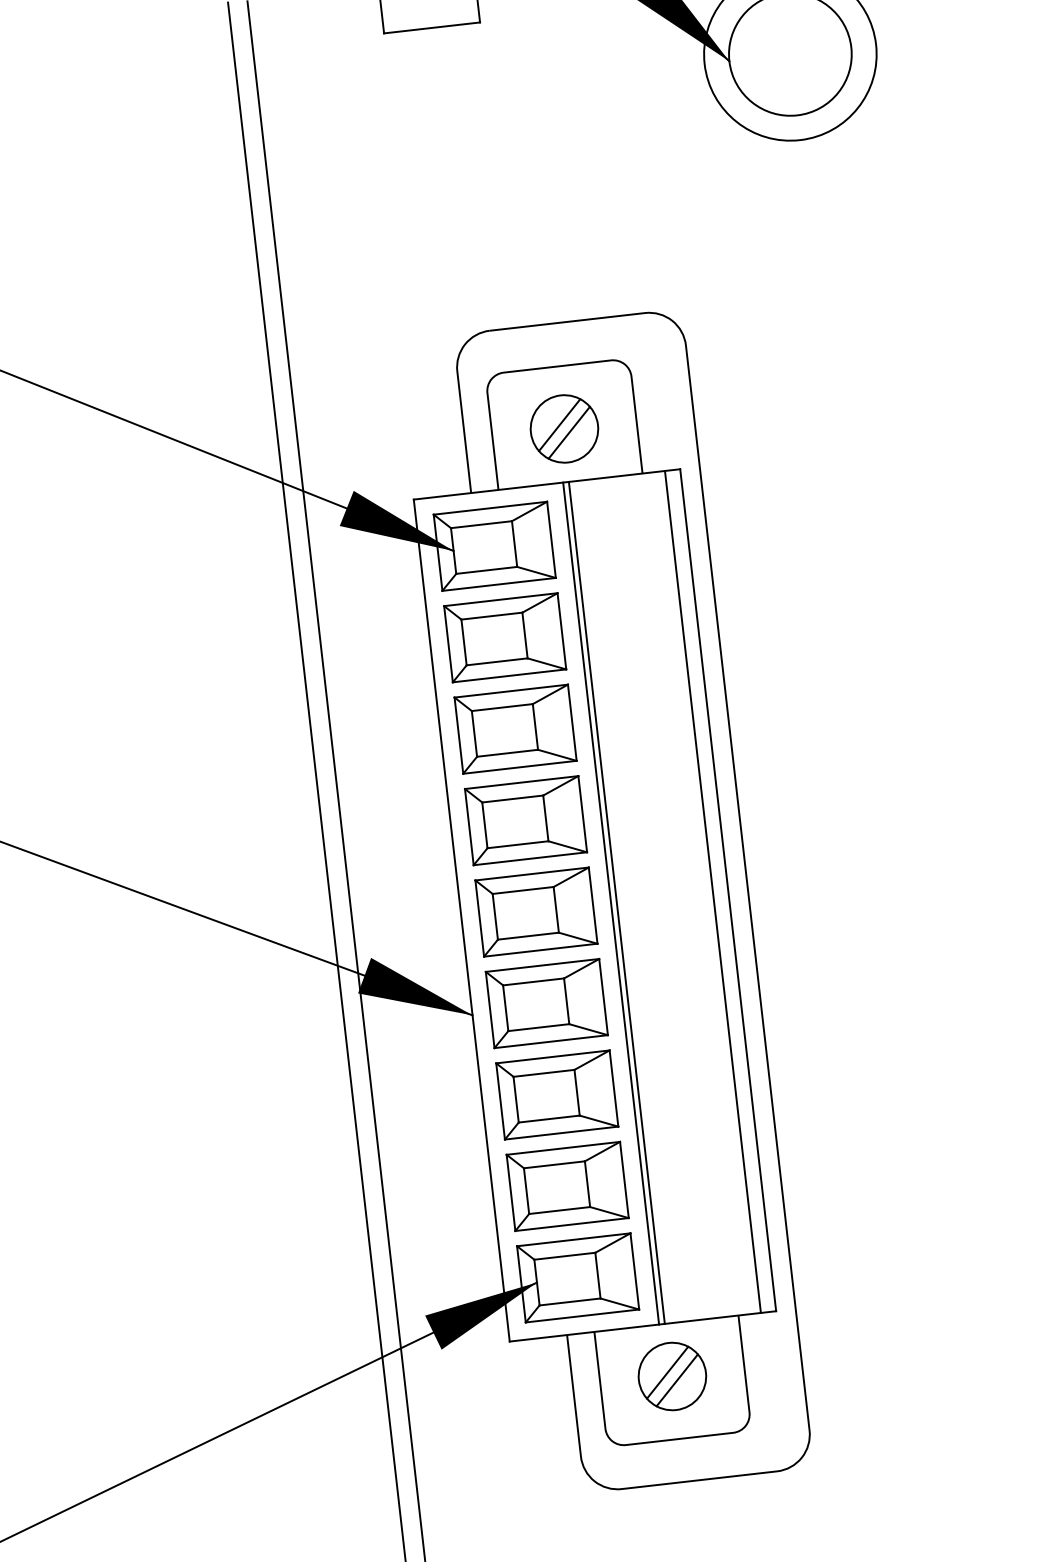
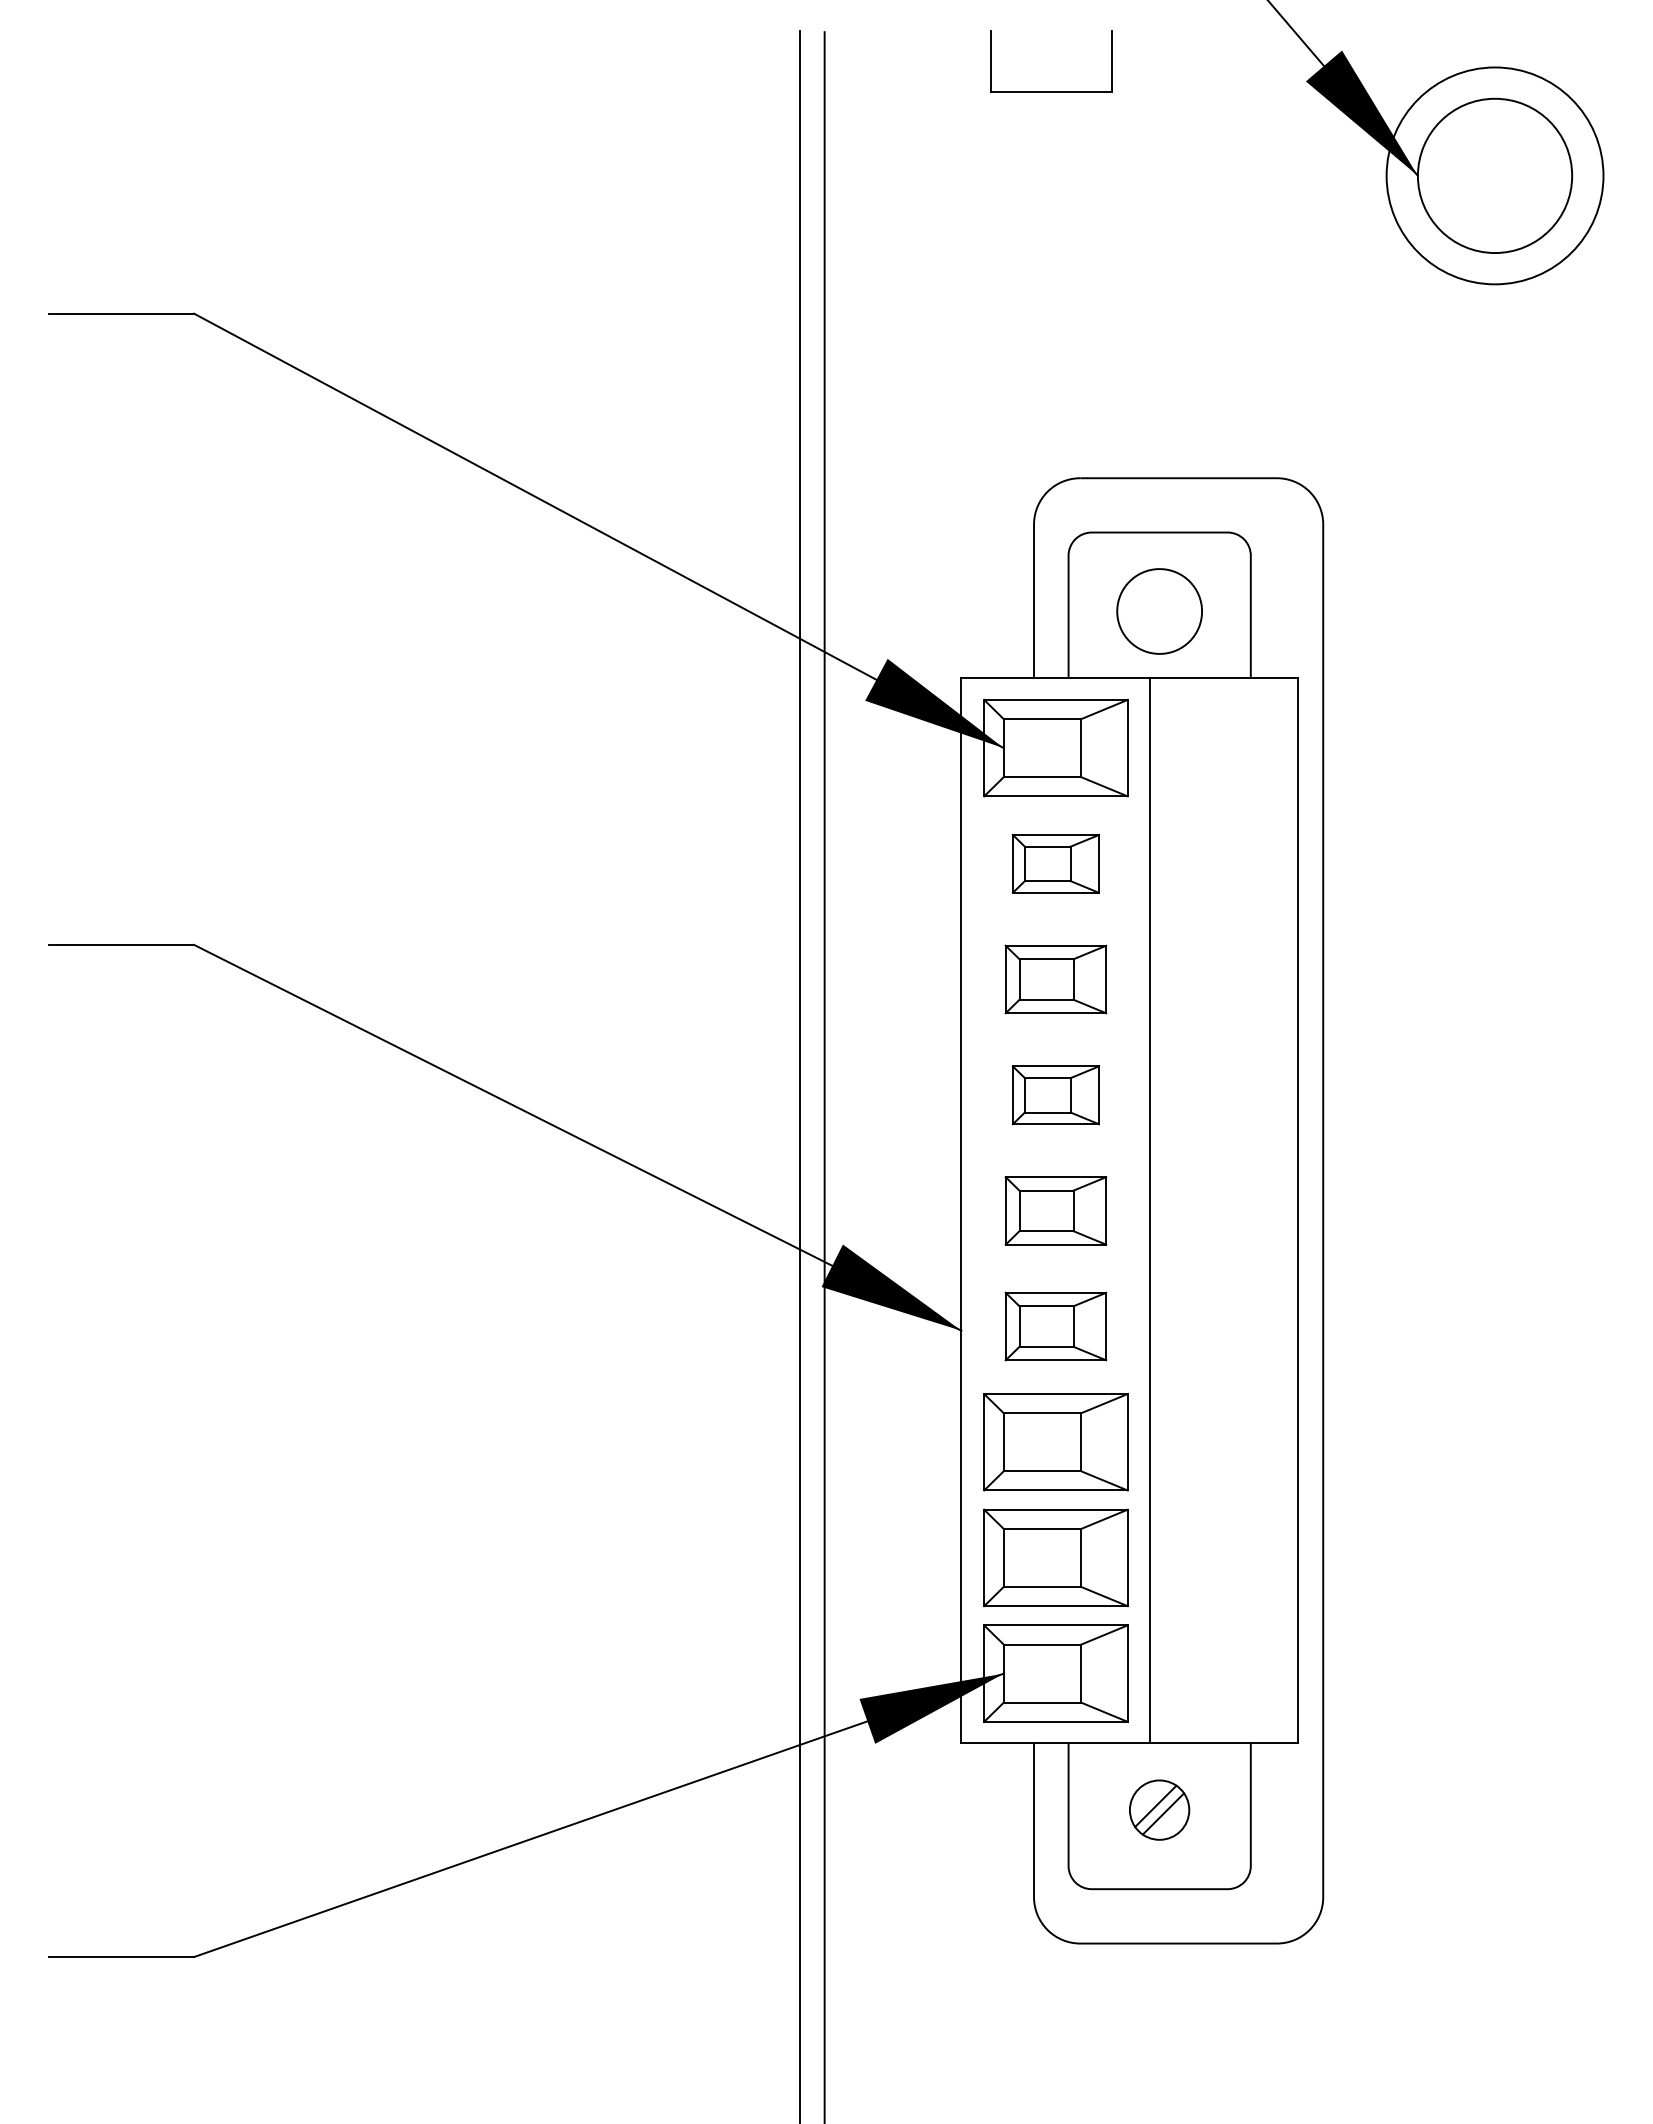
line: (559, 424) -> (1153, 605), removed
line: (568, 432) -> (1164, 616), removed
part: (504, 637) -> (1055, 863), size x0.6
part: (515, 729) -> (1055, 979), size x0.7
part: (525, 820) -> (1055, 1095), size x0.6
line: (713, 891) -> (1279, 1210), removed
line: (616, 902) -> (1157, 1210), removed
part: (536, 911) -> (1055, 1210), size x0.7
part: (546, 1003) -> (1055, 1326), size x0.7
part: (672, 1375) -> (1159, 1809), size x0.7

